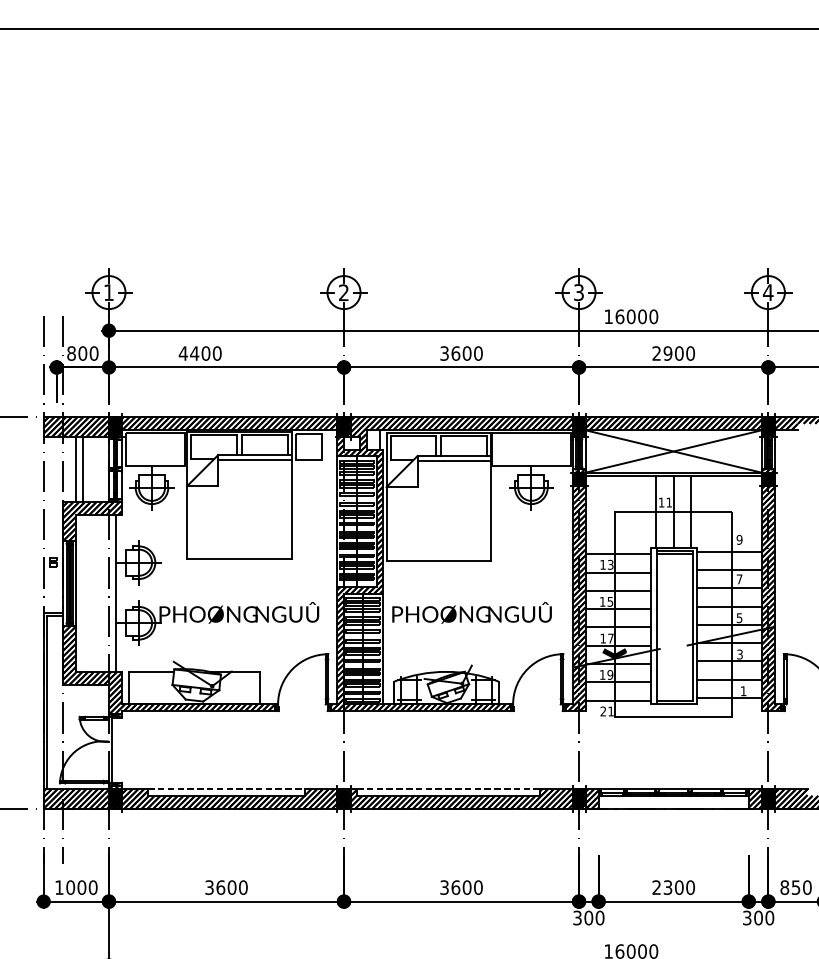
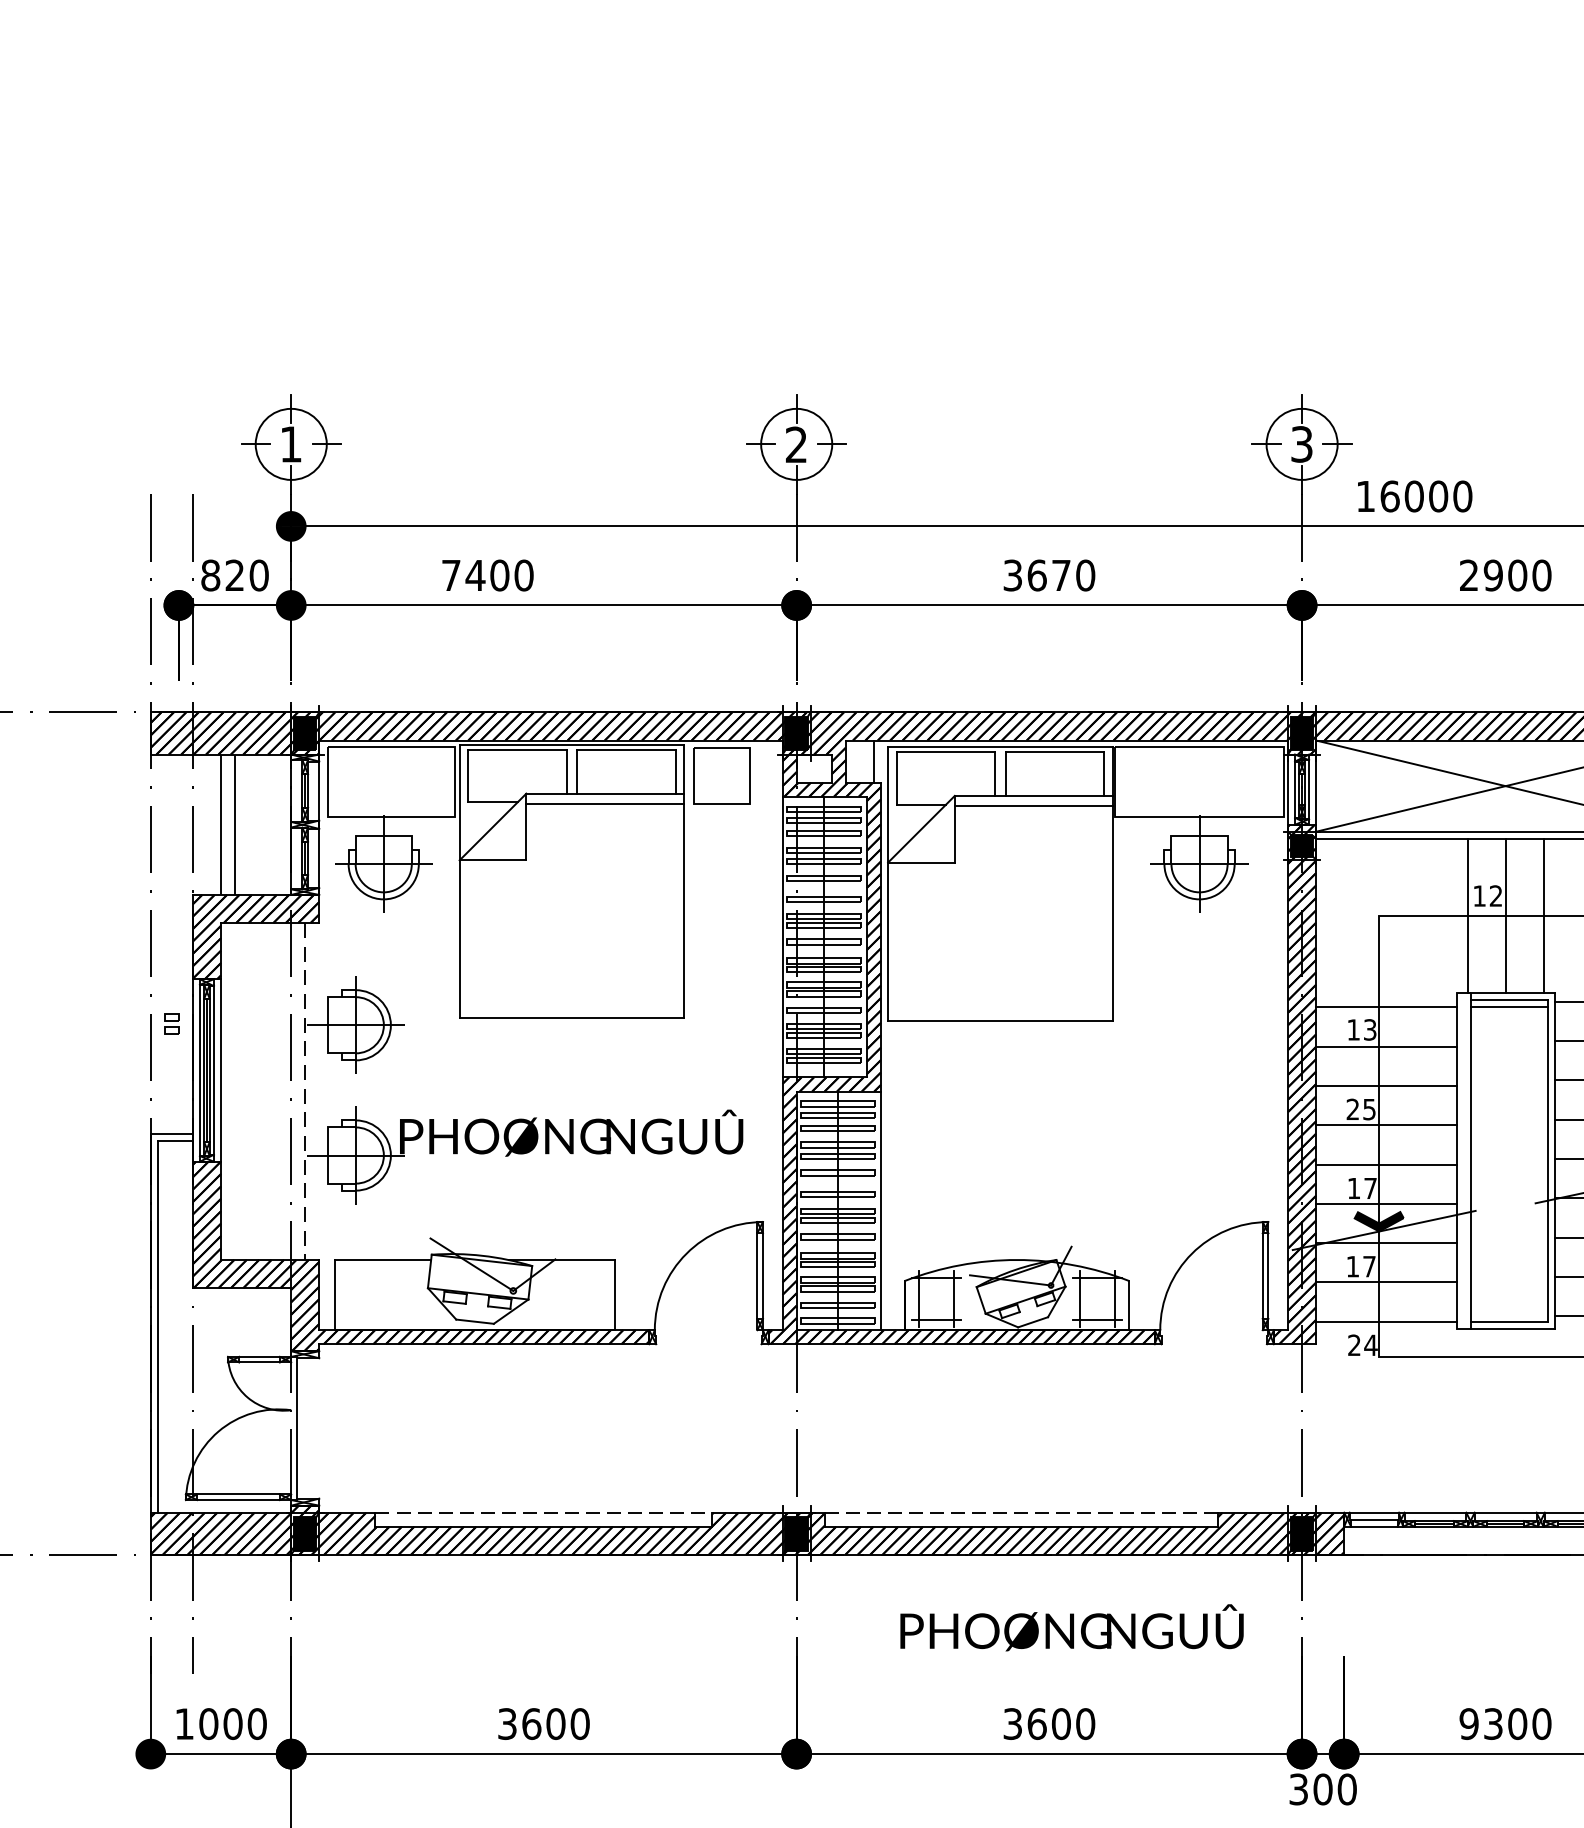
text: (82, 353) -> (234, 575), 800 -> 820
text: (183, 353) -> (451, 575), 4400 -> 7400
text: (466, 353) -> (1060, 575), 3600 -> 3670
text: (668, 502) -> (1494, 895), 11 -> 12
line: (115, 594) -> (305, 1093), solid -> dashed
text: (602, 601) -> (1352, 1108), 15 -> 25
text: (471, 612) -> (1070, 1626), moved
text: (610, 674) -> (1369, 1265), 19 -> 17
text: (610, 711) -> (1369, 1345), 21 -> 24
text: (656, 887) -> (1468, 1723), 2300 -> 9300

